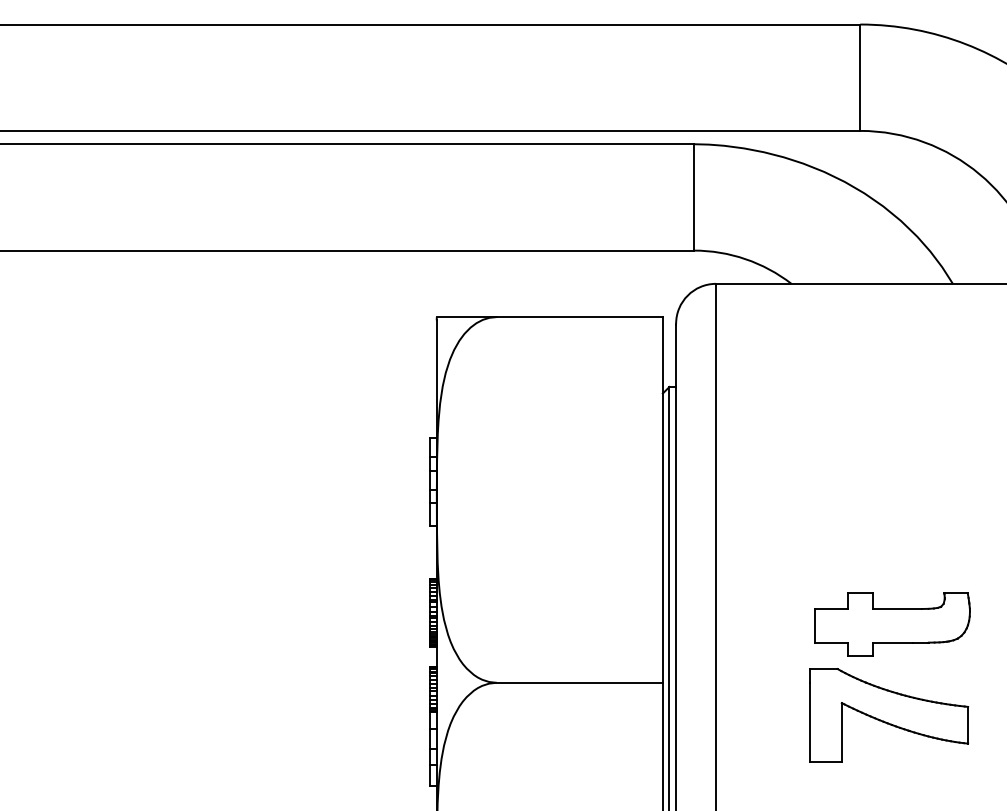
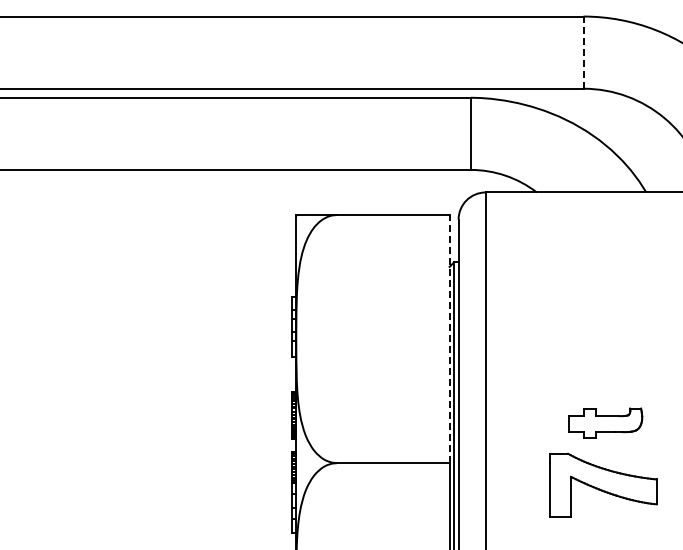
line: (860, 77) -> (583, 52), solid -> dashed
line: (662, 499) -> (449, 338), solid -> dashed
part: (892, 624) -> (605, 423), size x0.7

